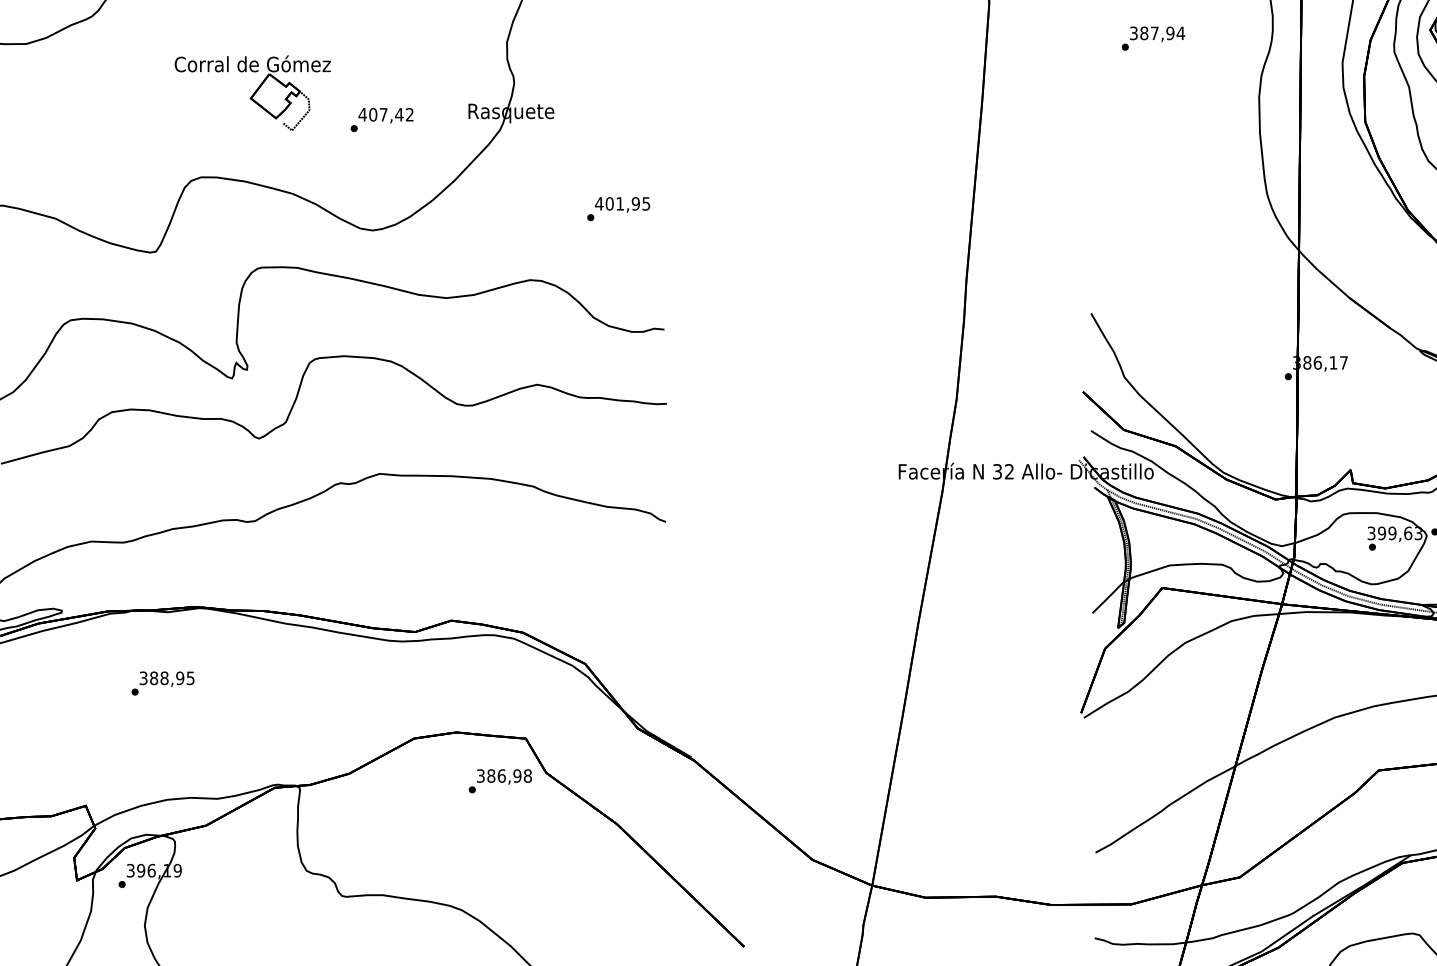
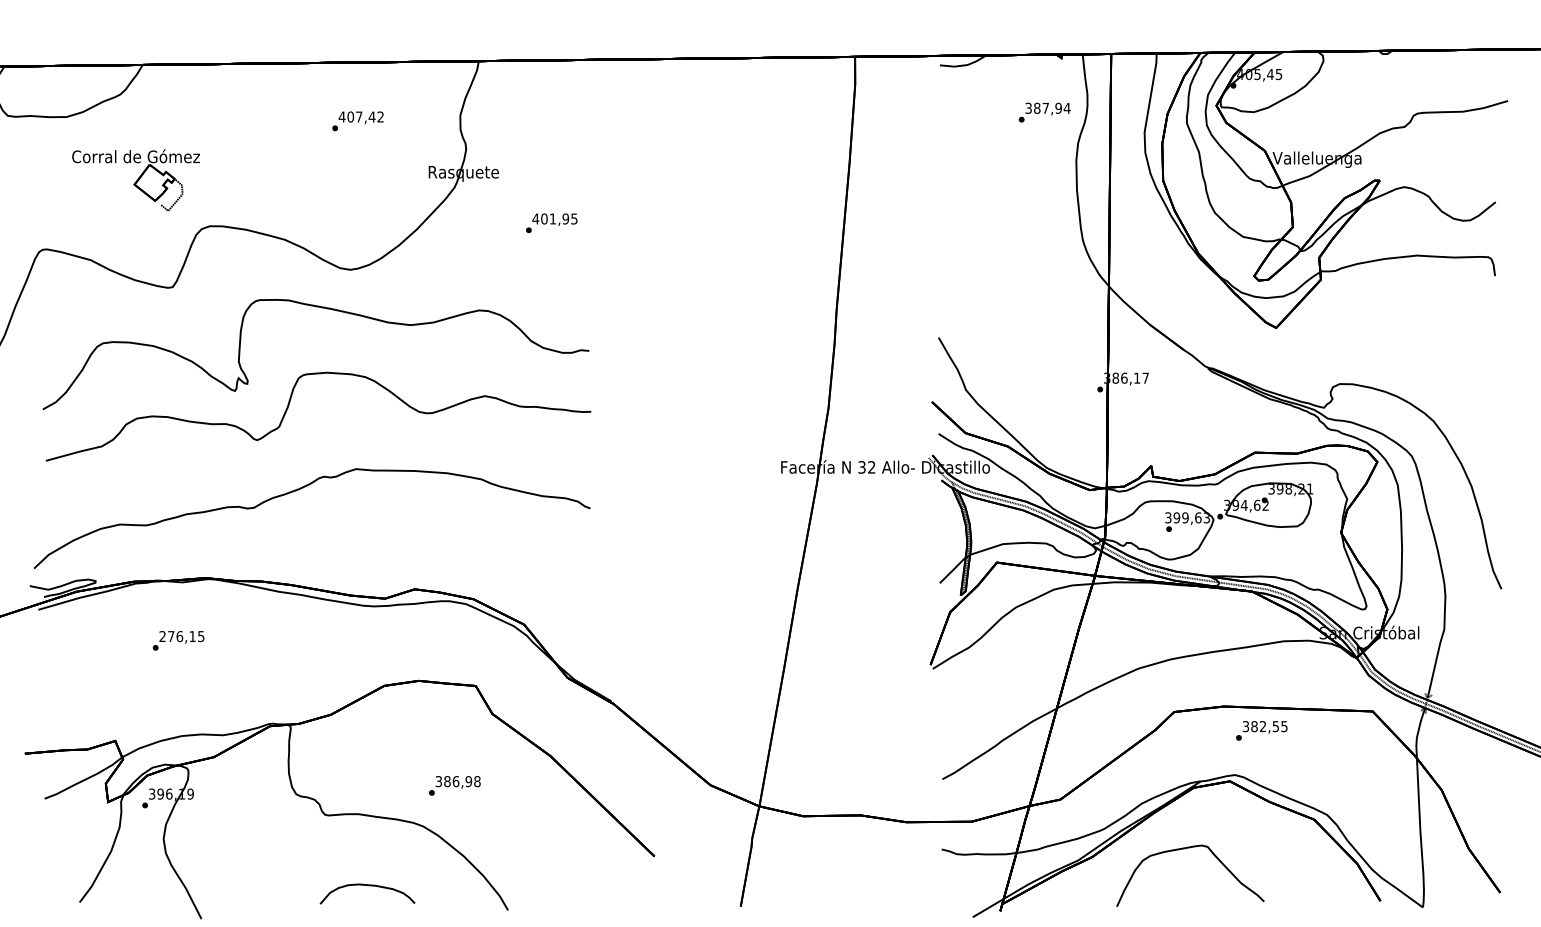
text: (1153, 38) -> (1044, 112), moved
part: (252, 93) -> (135, 180), moved
text: (381, 120) -> (357, 121), moved
text: (618, 209) -> (551, 223), moved
text: (161, 678) -> (177, 636), 388,95 -> 276,15
text: (499, 780) -> (454, 785), moved

